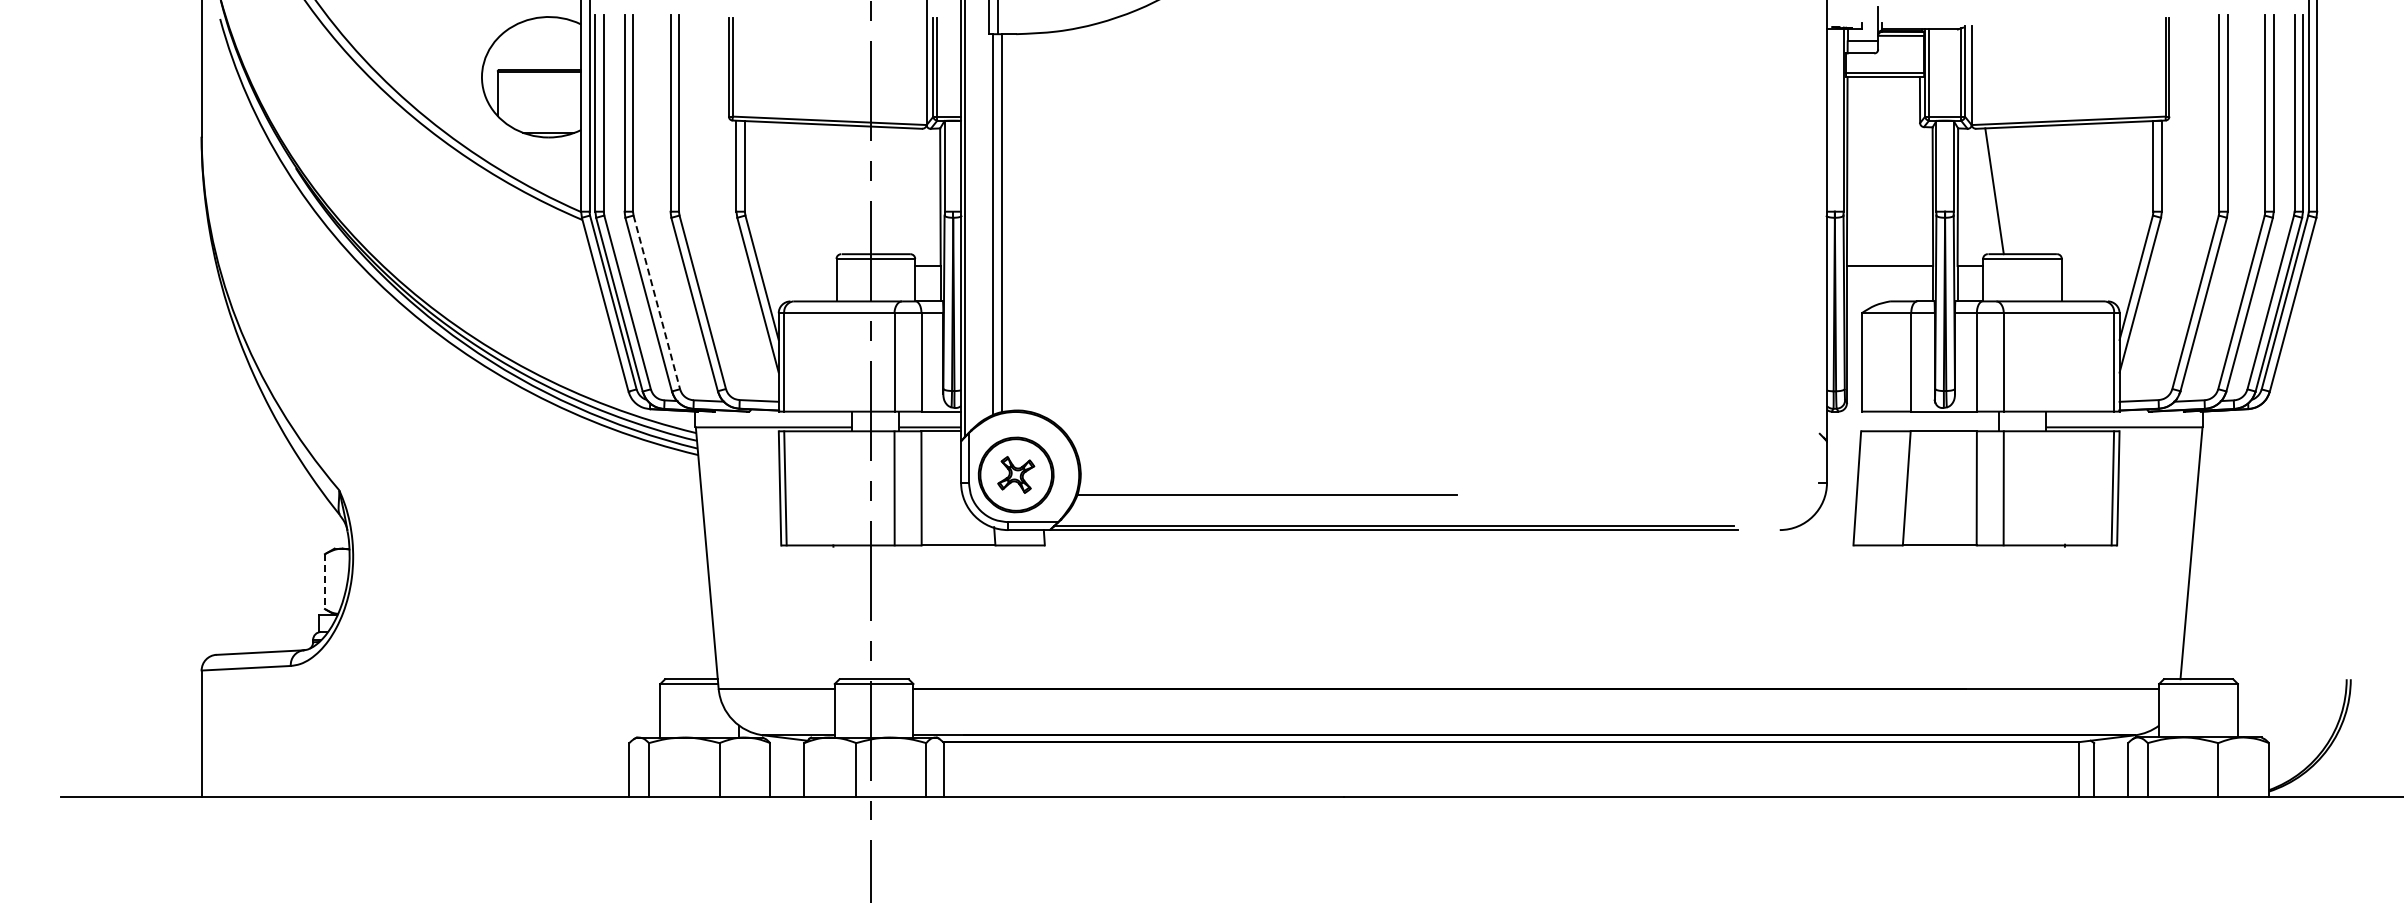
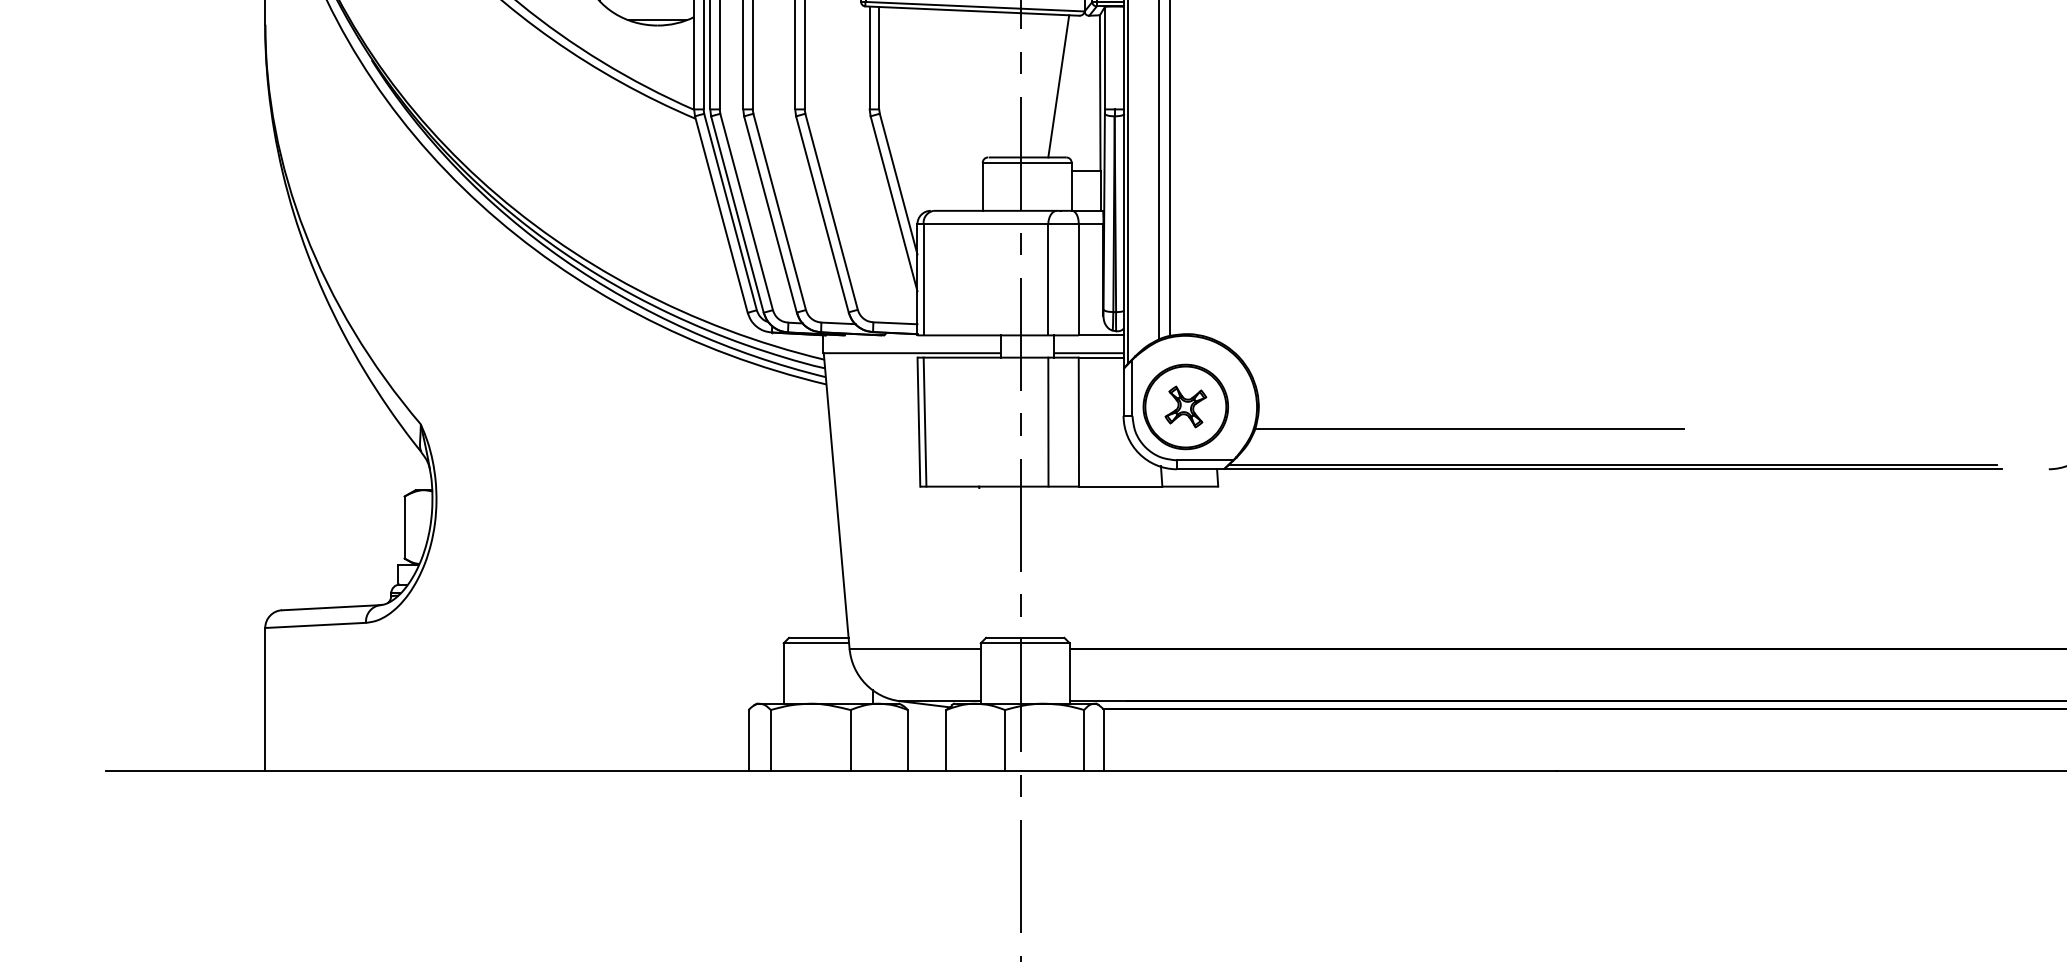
line: (903, 191) -> (1058, 86), added
line: (656, 302) -> (779, 212), dashed -> solid
line: (324, 582) -> (404, 528), dashed -> solid

